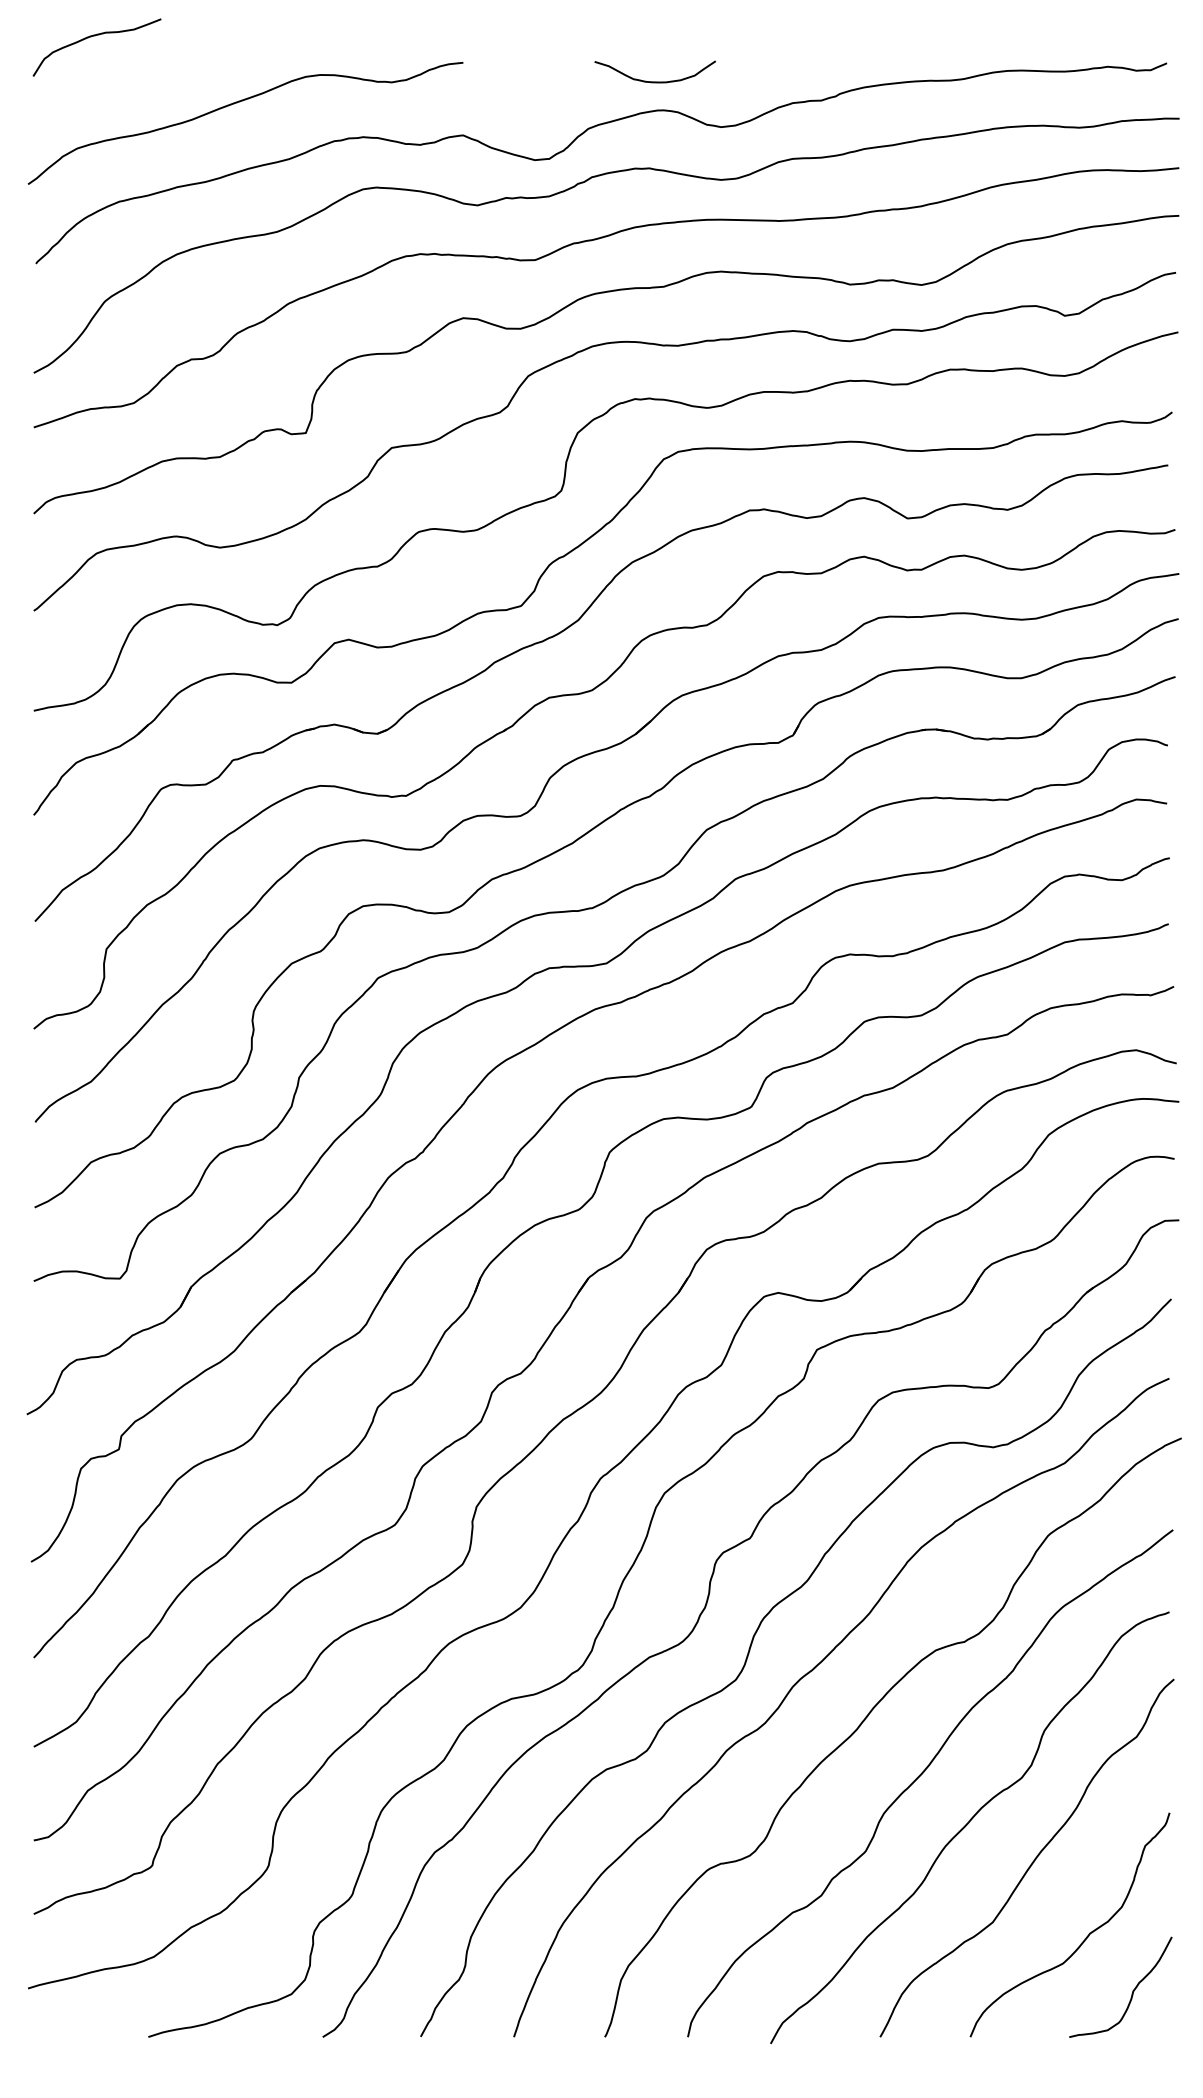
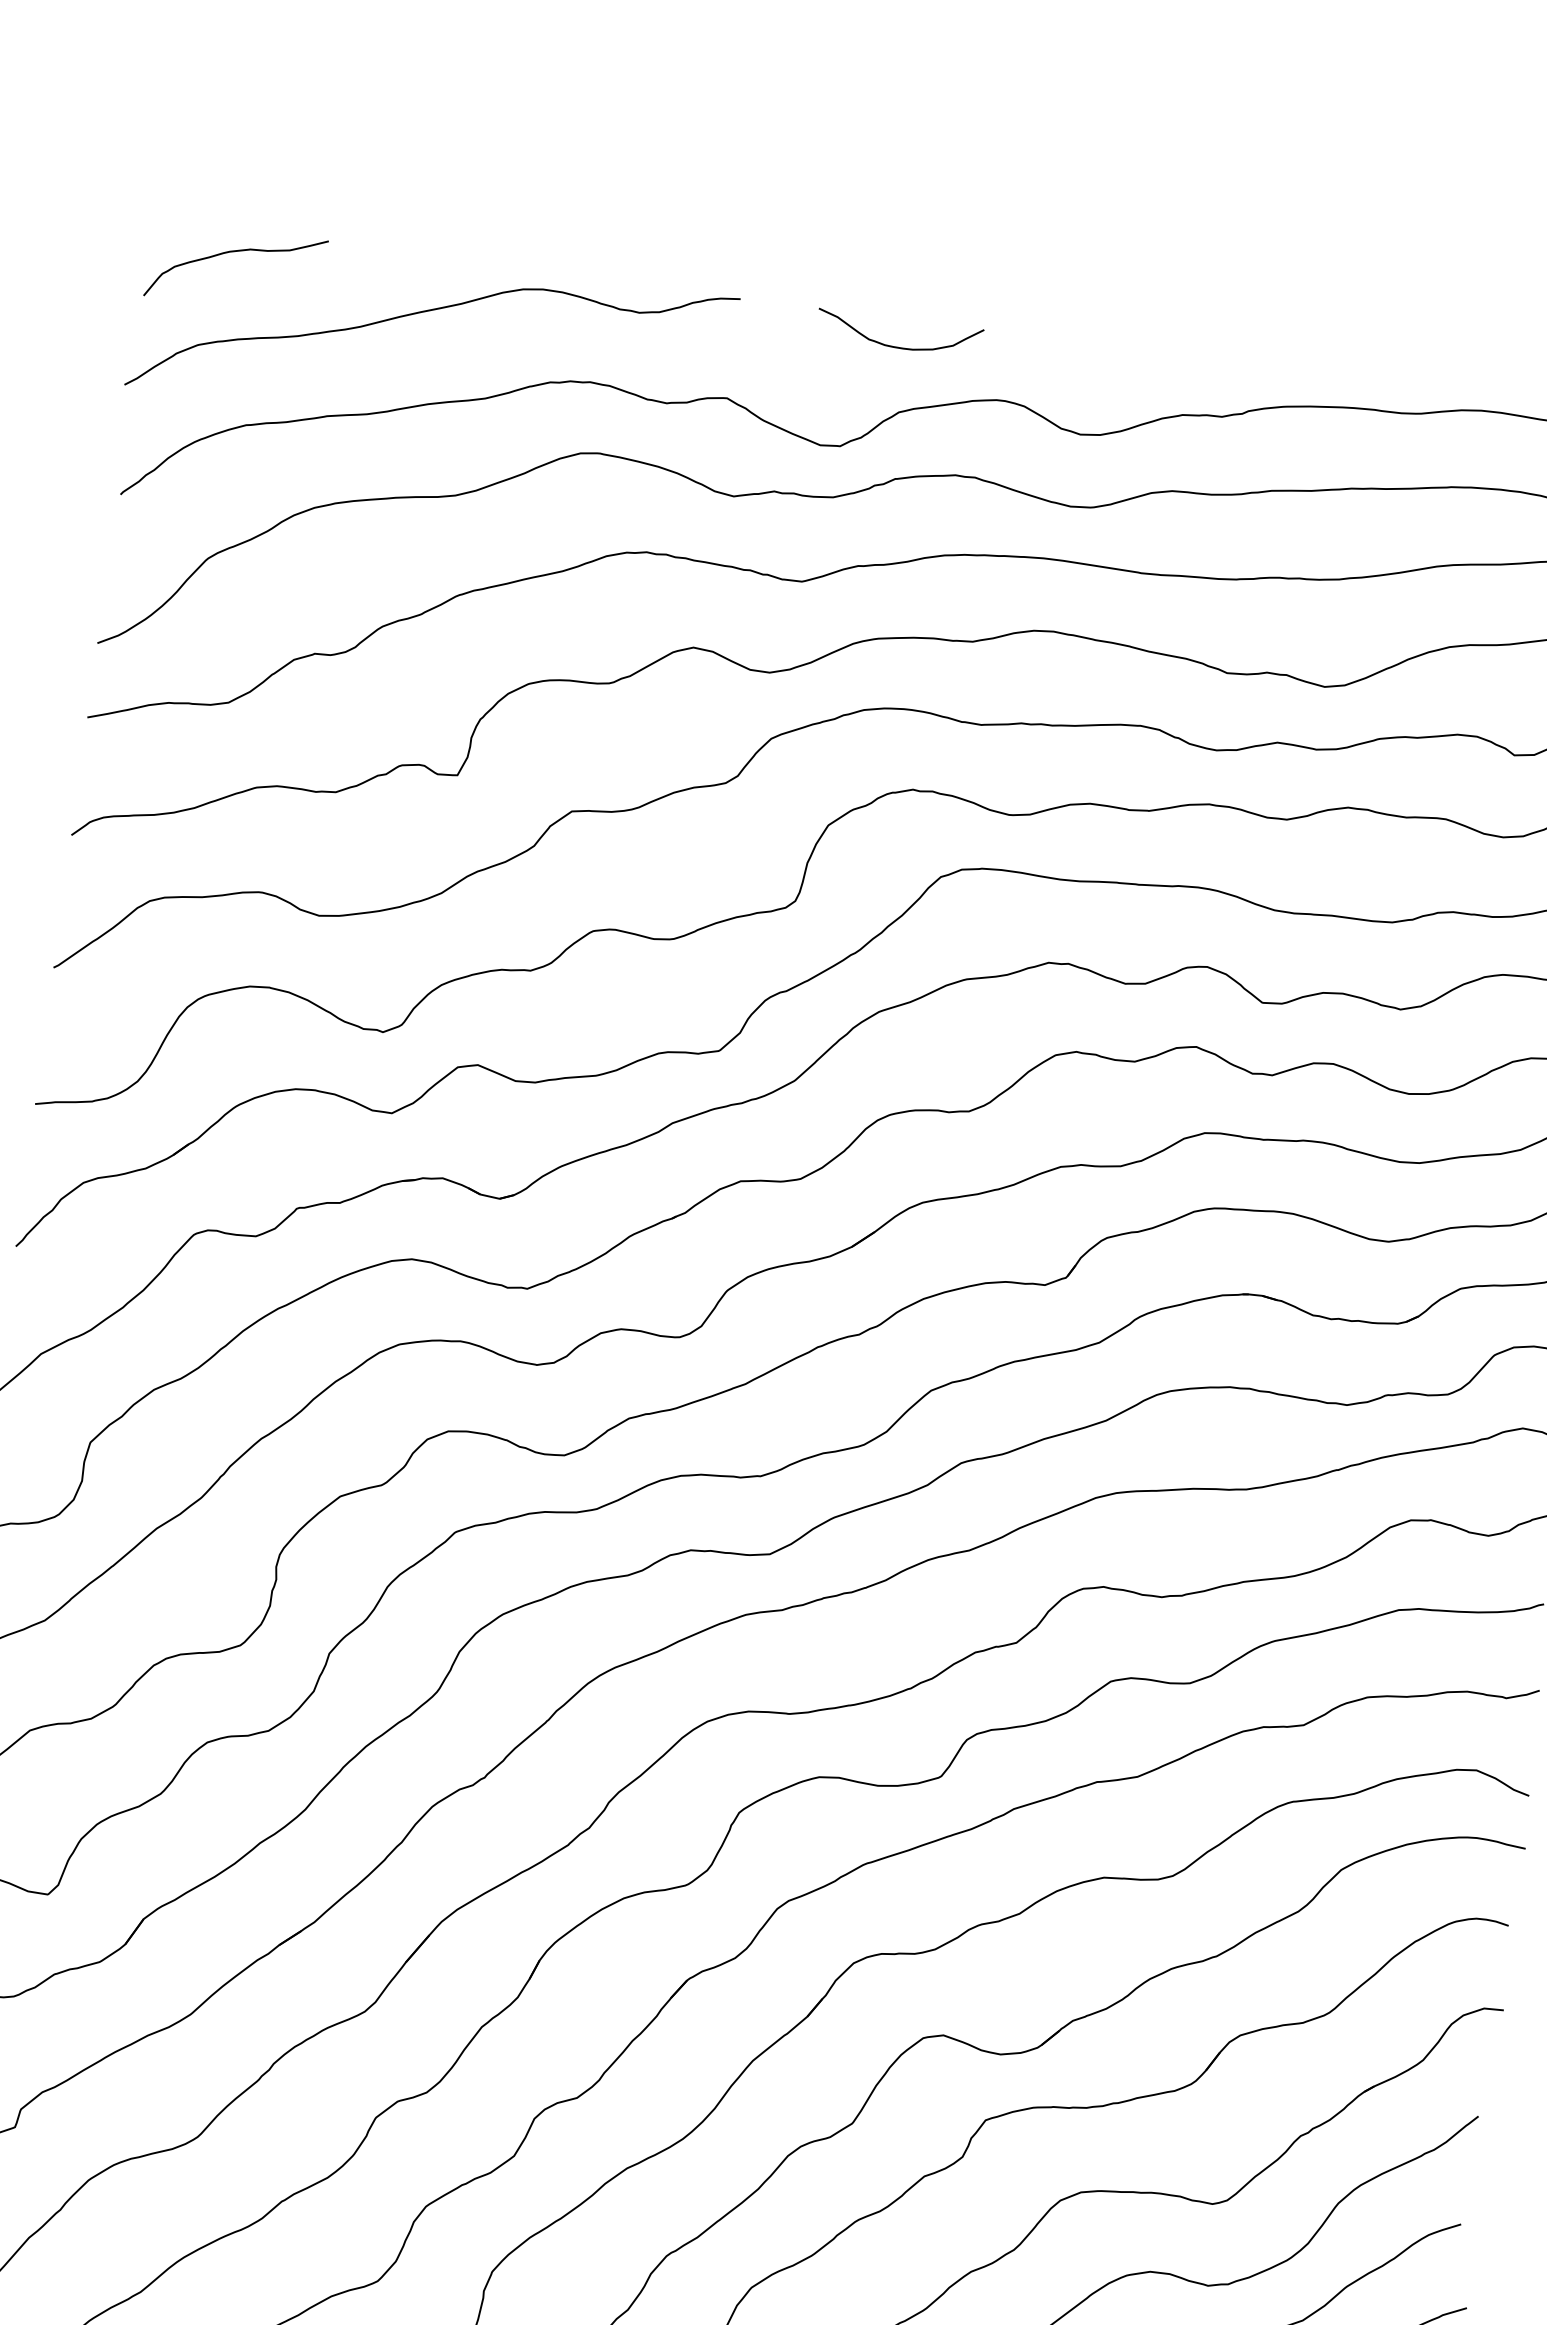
curve: (95, 36) -> (235, 252), moved
curve: (654, 81) -> (896, 346), moved

